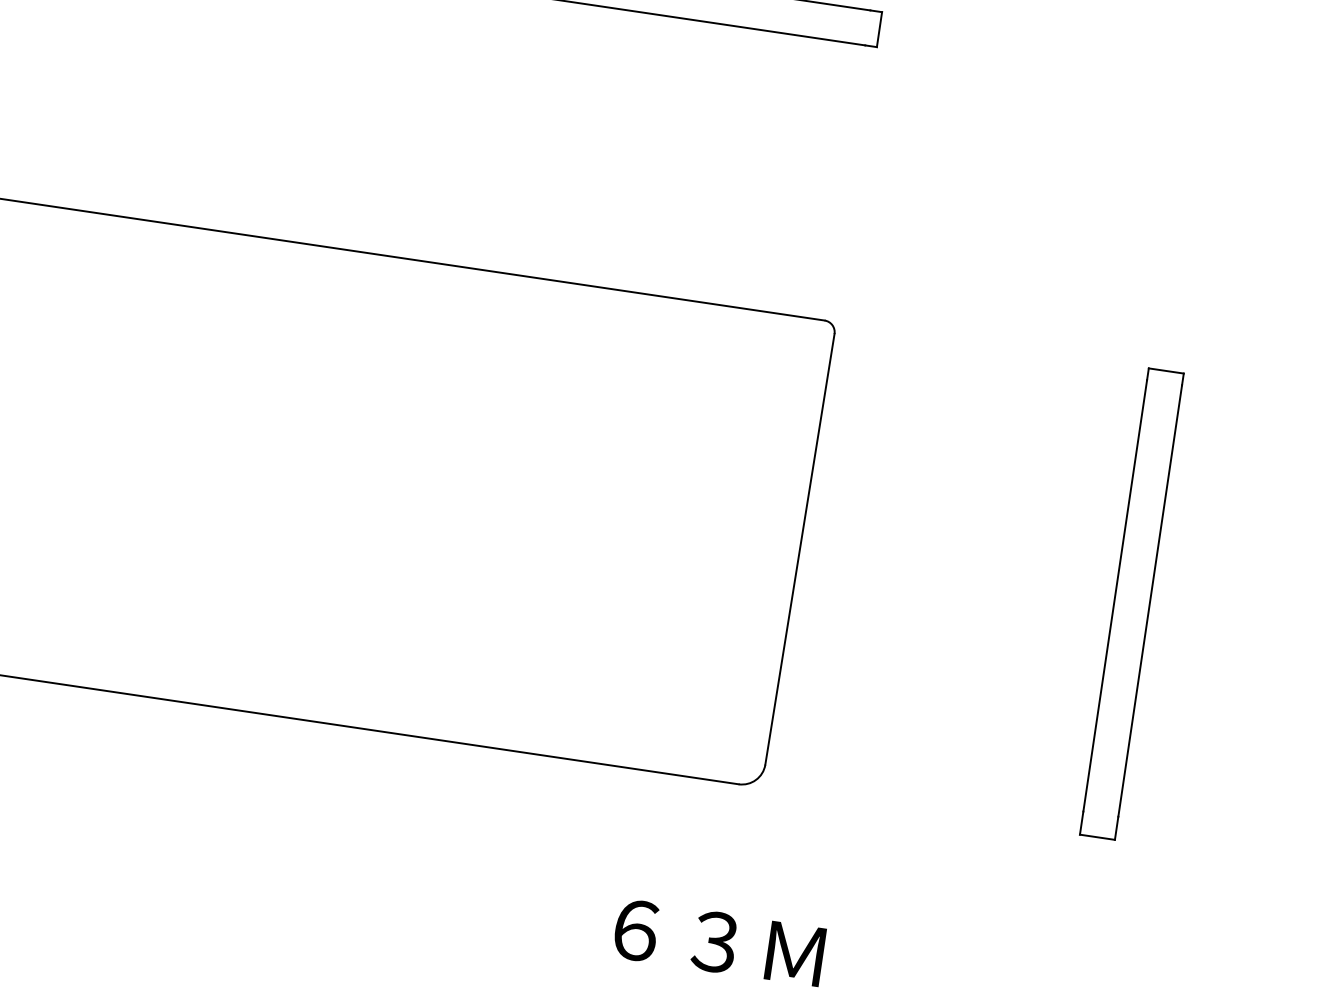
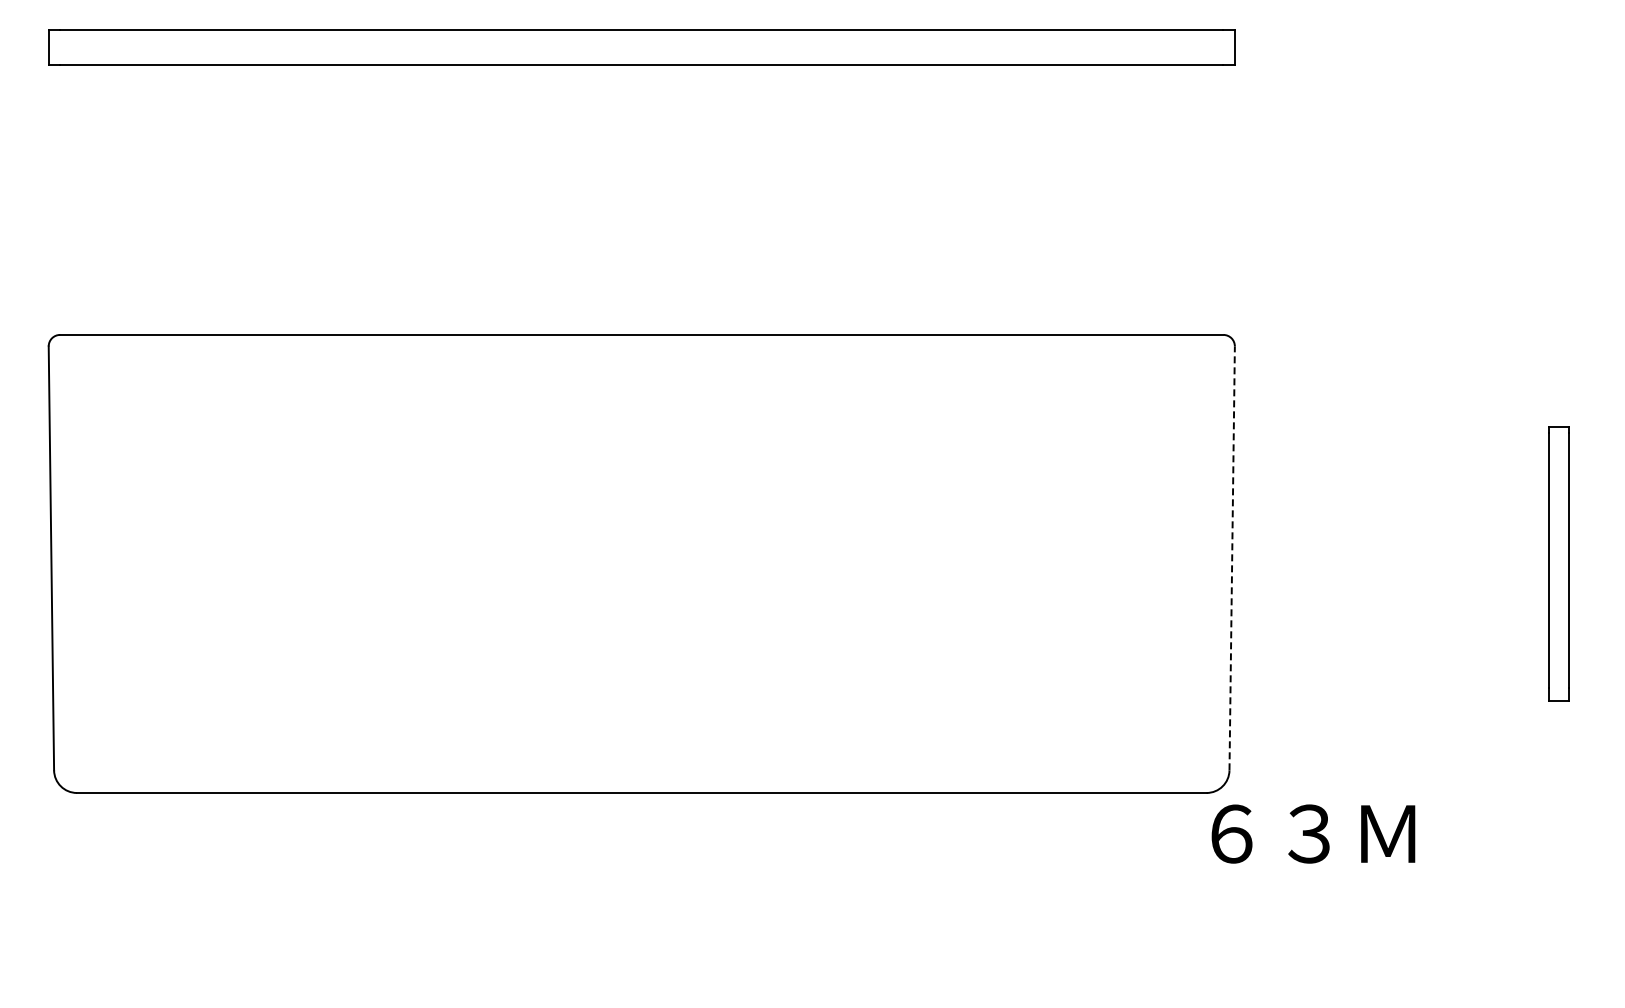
line: (800, 549) -> (1232, 558), solid -> dashed
part: (1131, 603) -> (1558, 563), size x0.6
text: (719, 942) -> (1313, 833), moved

